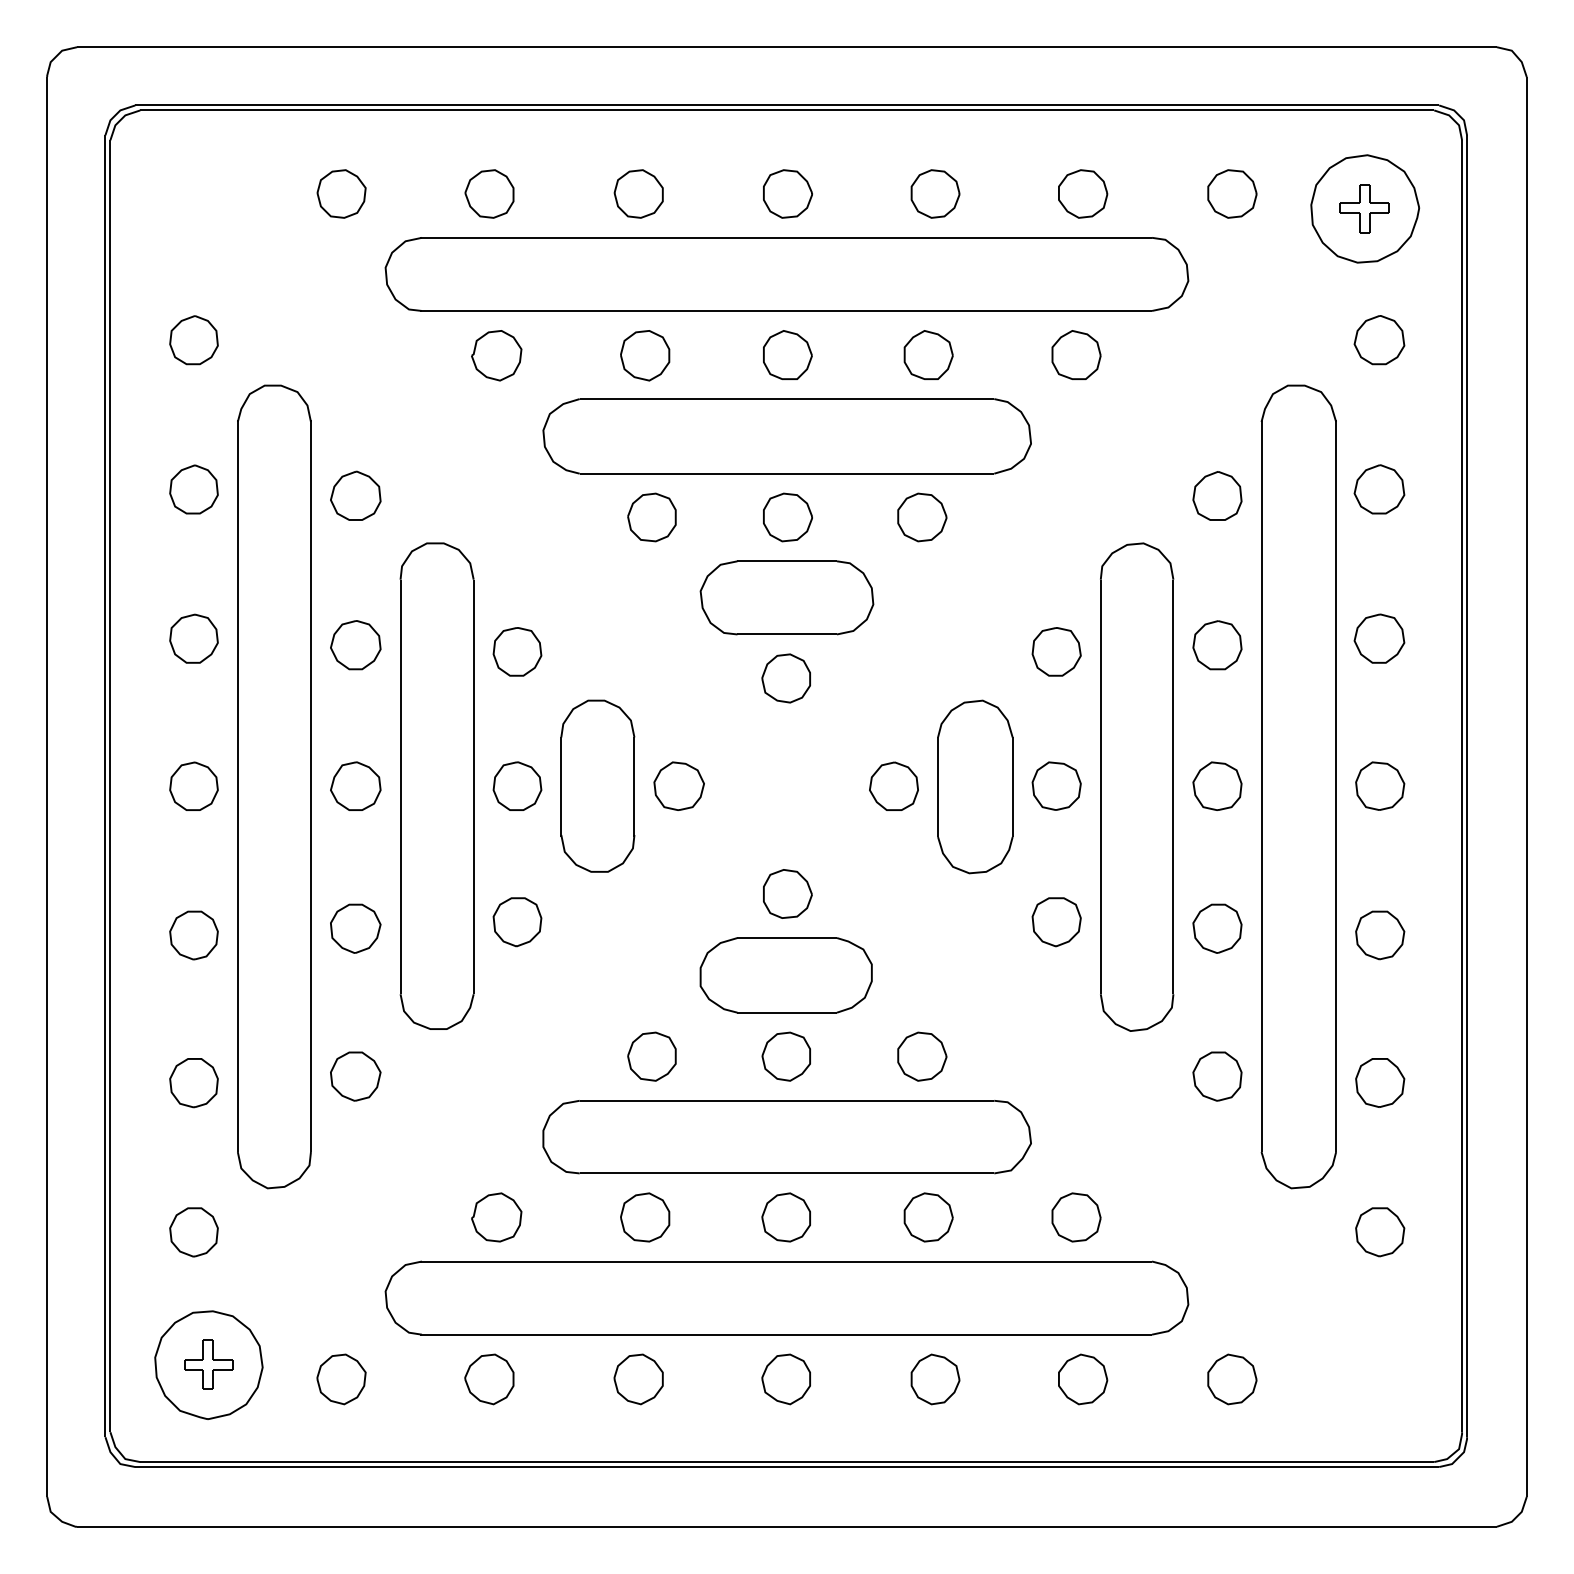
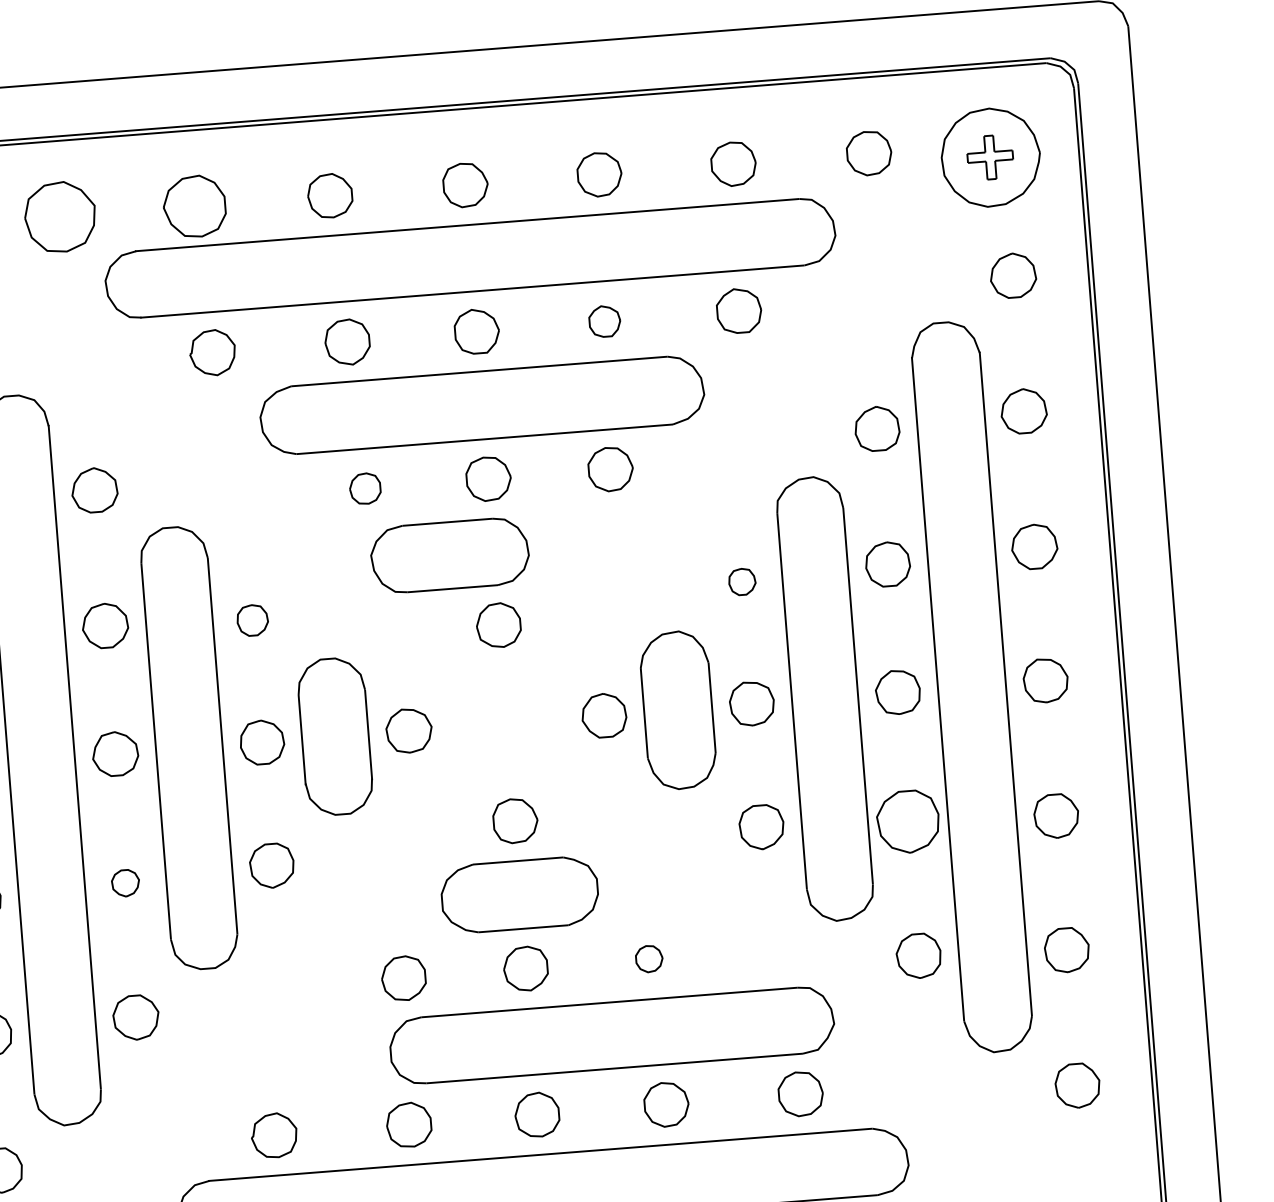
part: (341, 193) -> (60, 216), size x1.6
part: (489, 193) -> (194, 206), size x1.4
part: (928, 354) -> (604, 320), size x0.7
part: (651, 517) -> (364, 488), size x0.7
part: (786, 597) -> (449, 555), moved
part: (517, 651) -> (252, 620), size x0.7
part: (1056, 651) -> (742, 581), size x0.6
part: (355, 928) -> (125, 883), size x0.6
part: (1217, 928) -> (908, 821), size x1.4
part: (922, 1056) -> (649, 958), size x0.6
part: (786, 1137) -> (611, 1035), moved

